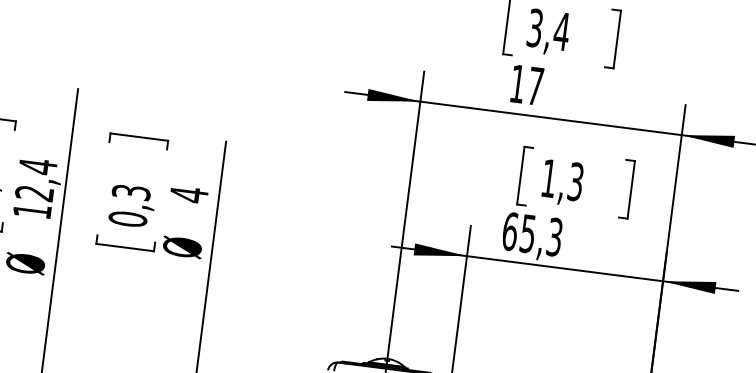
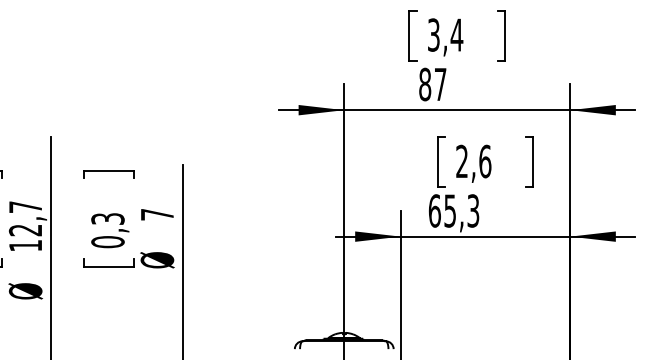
text: (518, 84) -> (425, 84), 17 -> 87
text: (37, 165) -> (25, 206), 12,4 -> 12,7
text: (562, 180) -> (473, 161), 1,3 -> 2,6
text: (189, 194) -> (157, 214), 4 -> 7

